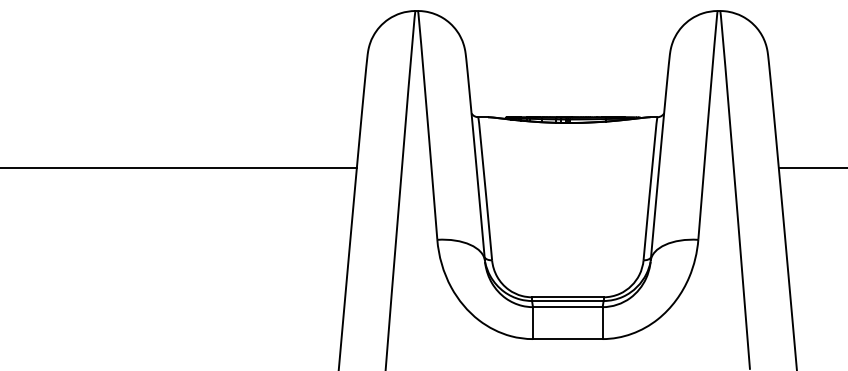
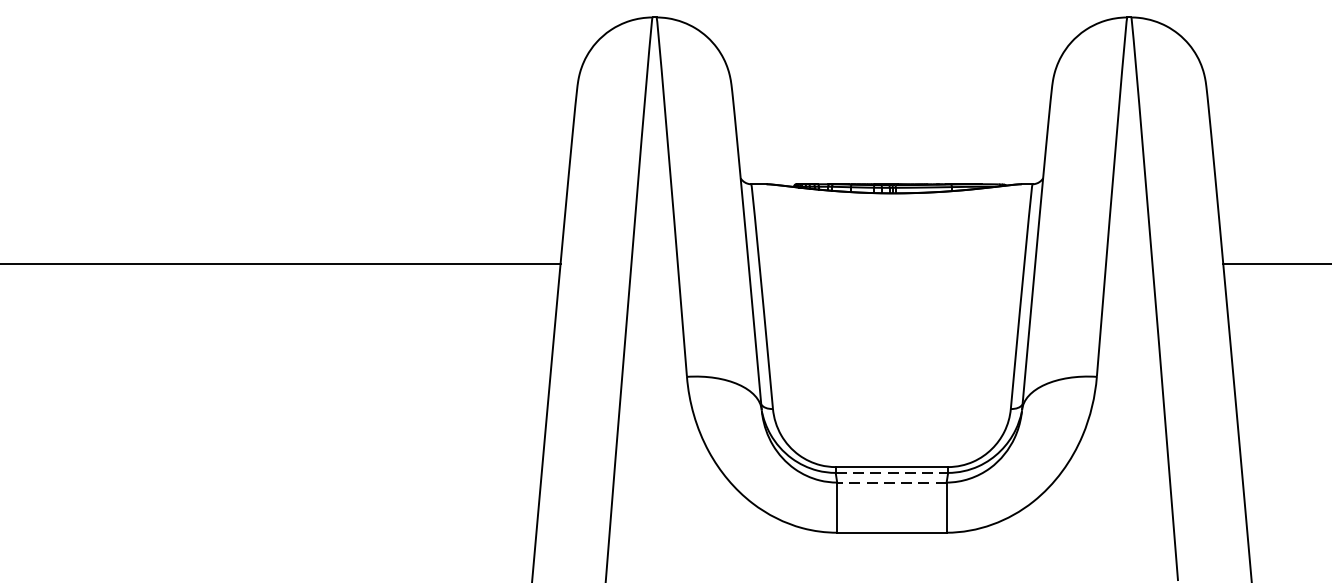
line: (567, 301) -> (891, 473), solid -> dashed
line: (567, 307) -> (891, 483), solid -> dashed

